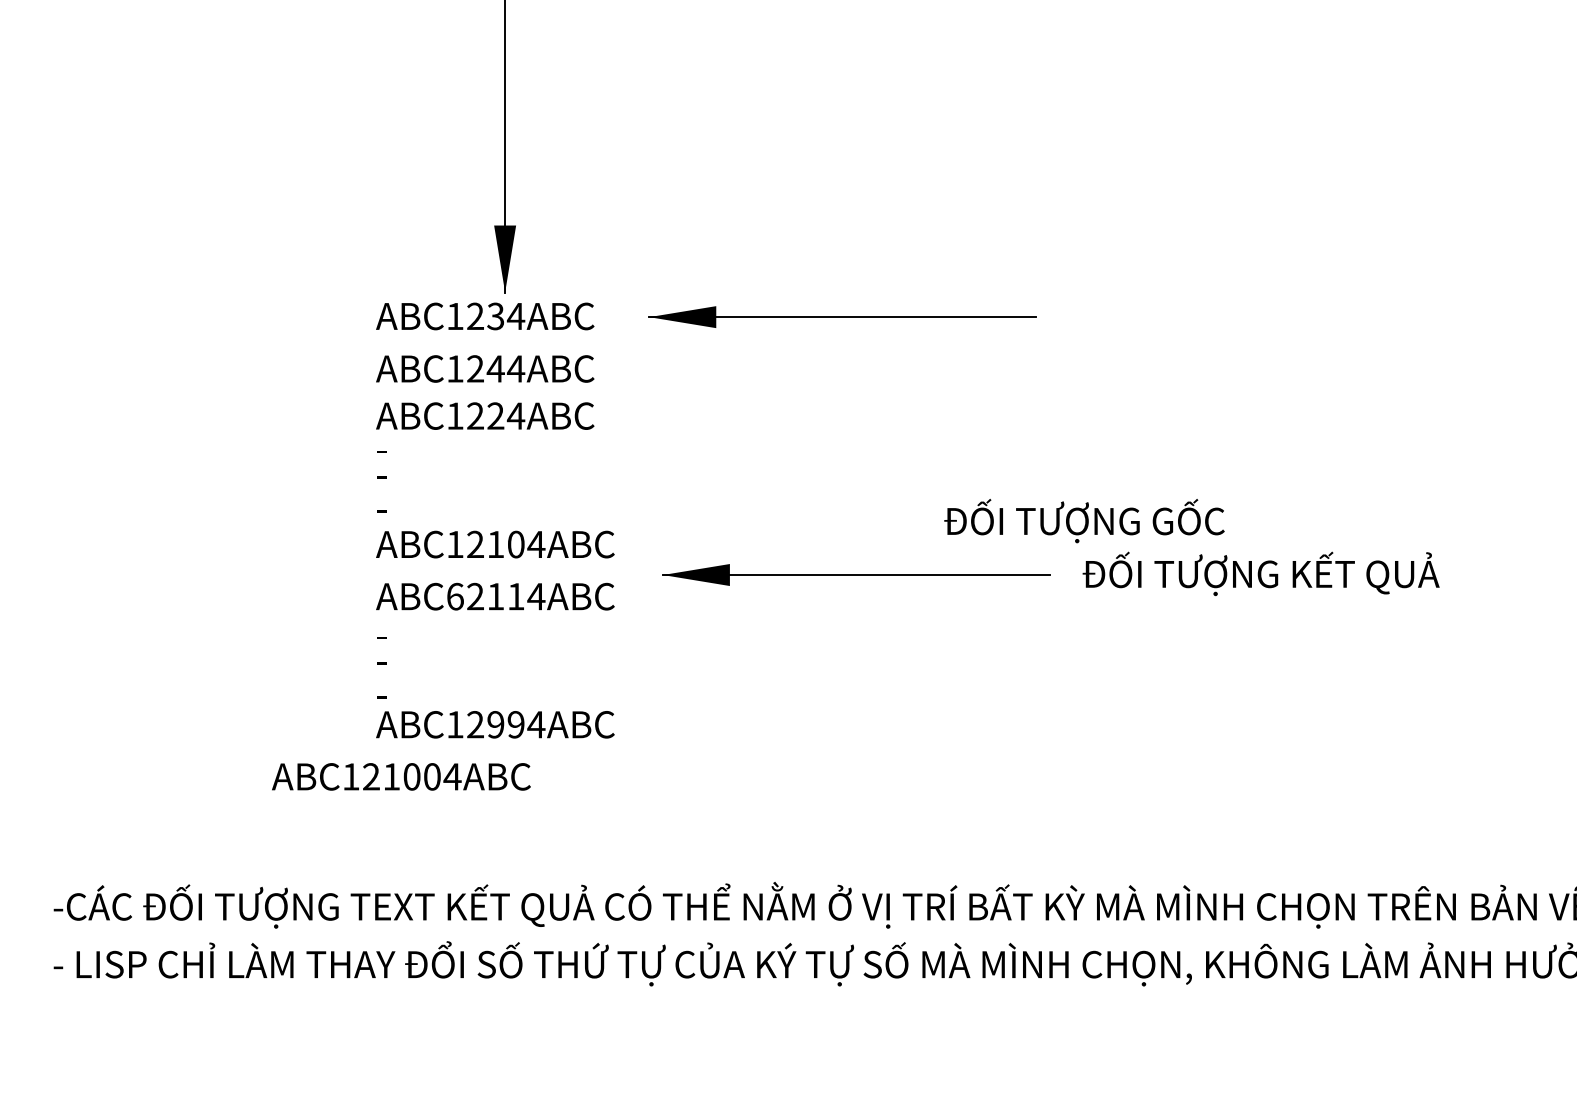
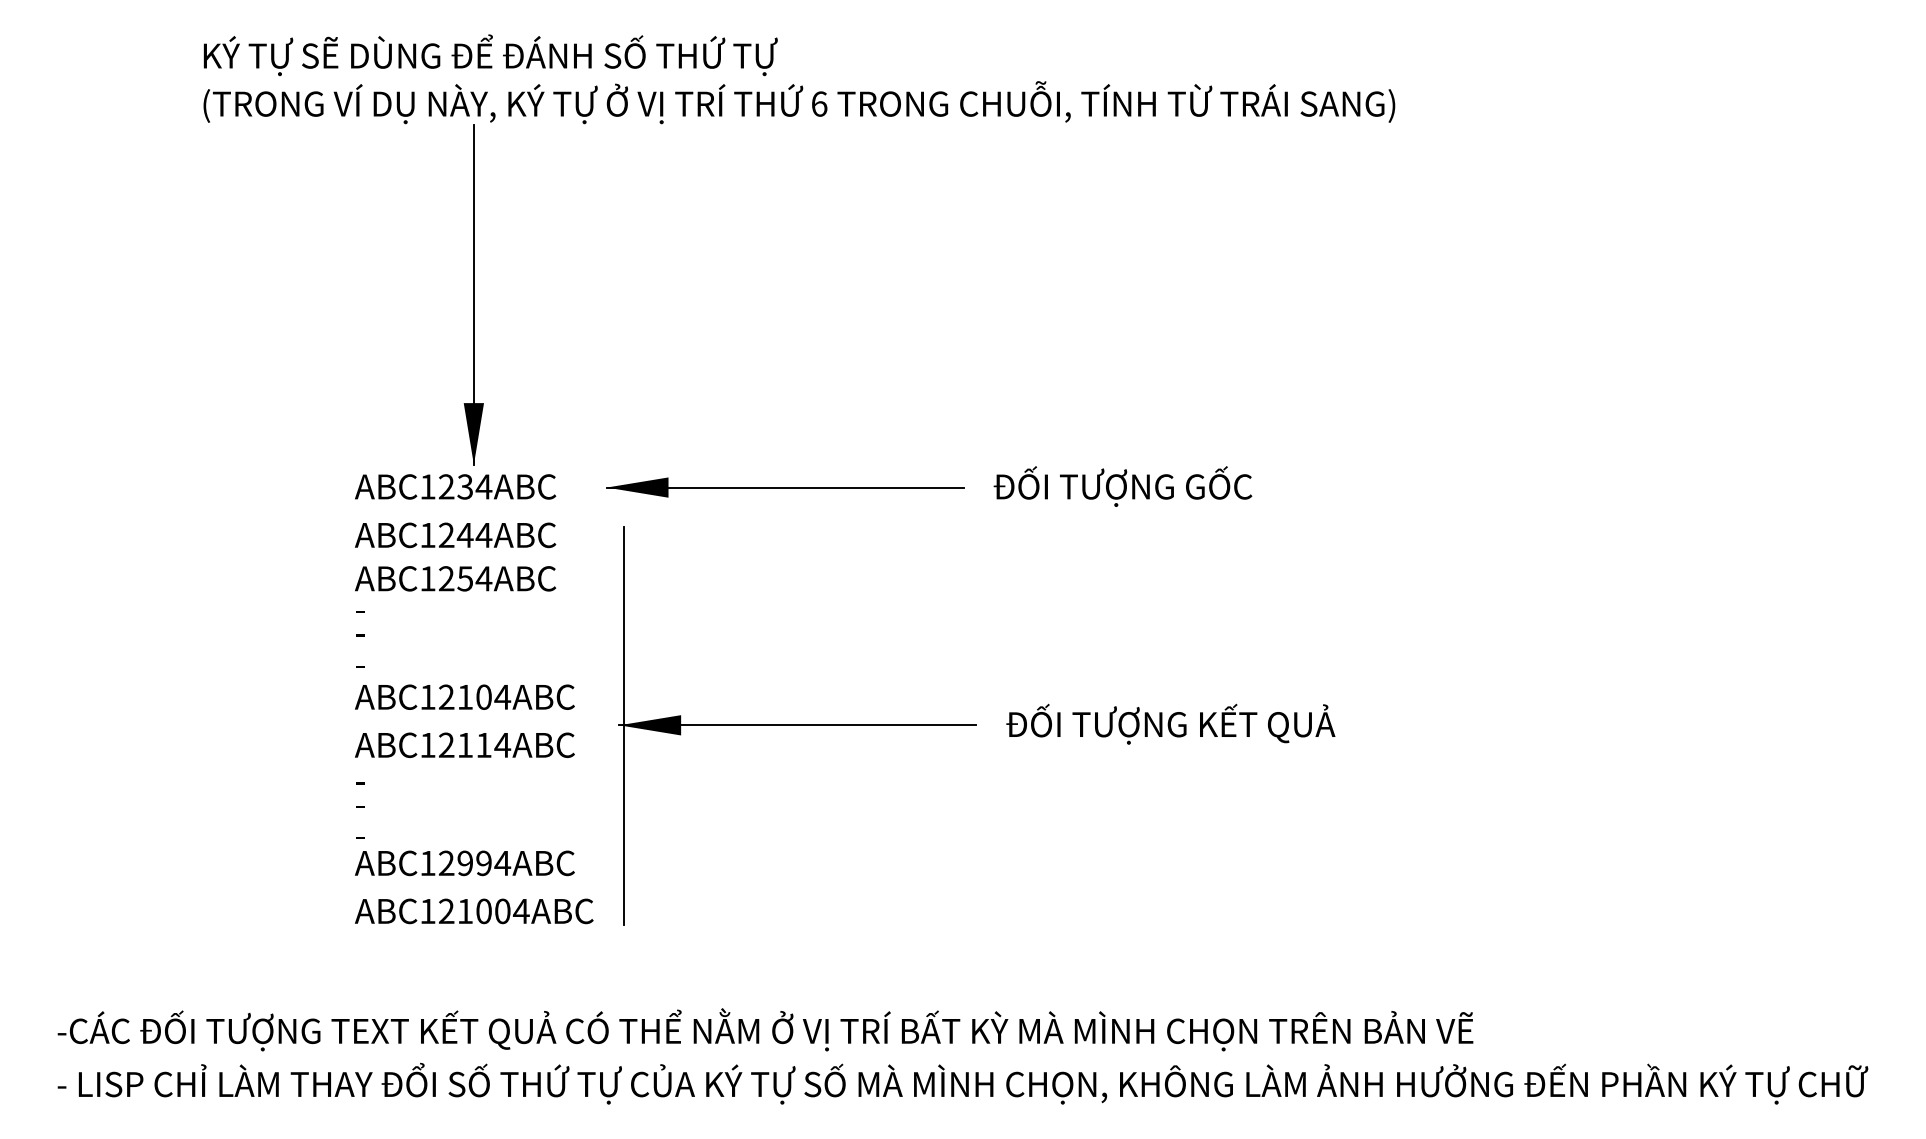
text: (496, 415) -> (465, 578), 2 -> 5
text: (1083, 520) -> (1122, 486), moved
line: (667, 575) -> (623, 725), added
text: (454, 595) -> (427, 744), ABC62 -> ABC12
text: (401, 776) -> (474, 911), moved

